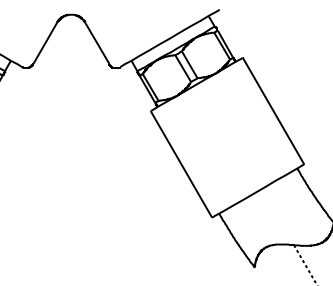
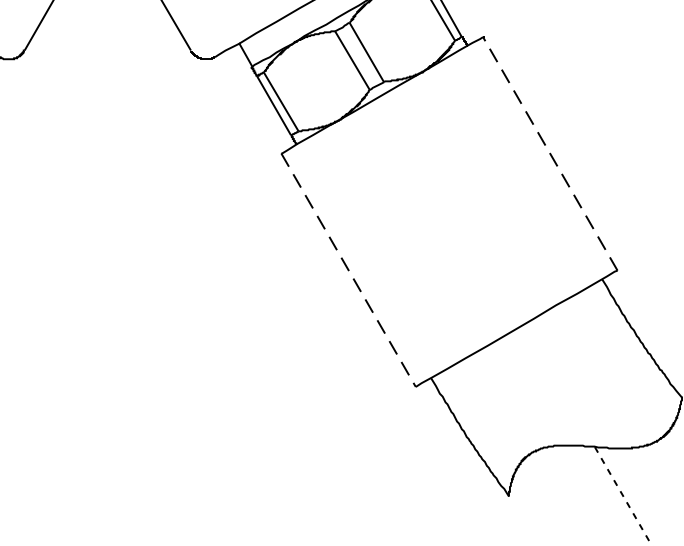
line: (273, 111) -> (550, 154), solid -> dashed
line: (181, 164) -> (348, 270), solid -> dashed

